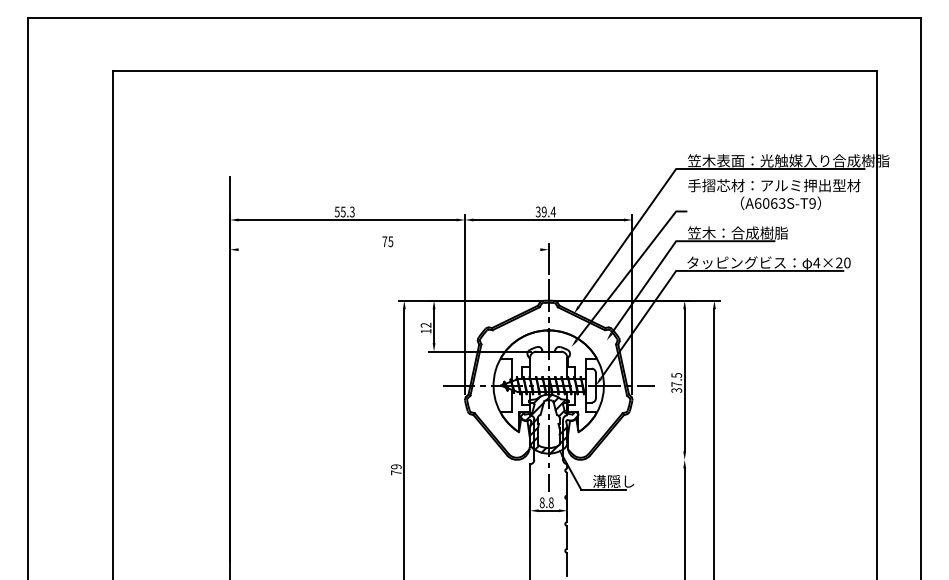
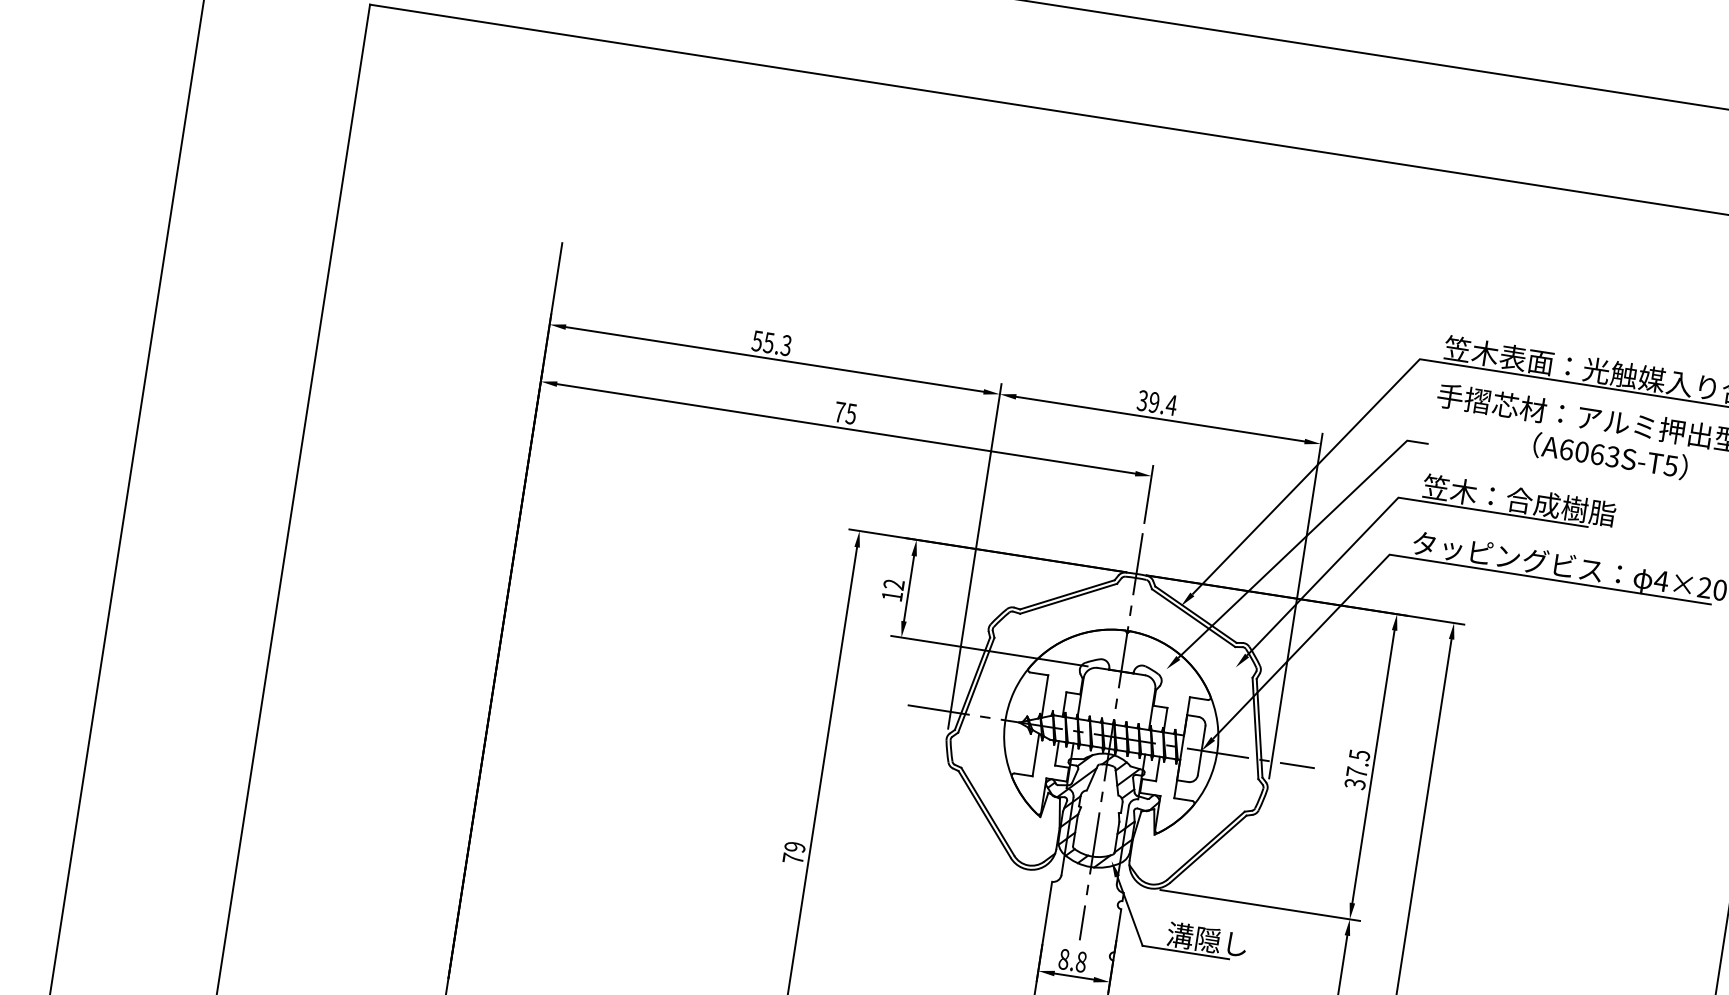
text: (812, 203) -> (1670, 465), A6063S-T9 -> A6063S-T5
line: (389, 249) -> (846, 428), added
line: (637, 459) -> (1259, 904), added

